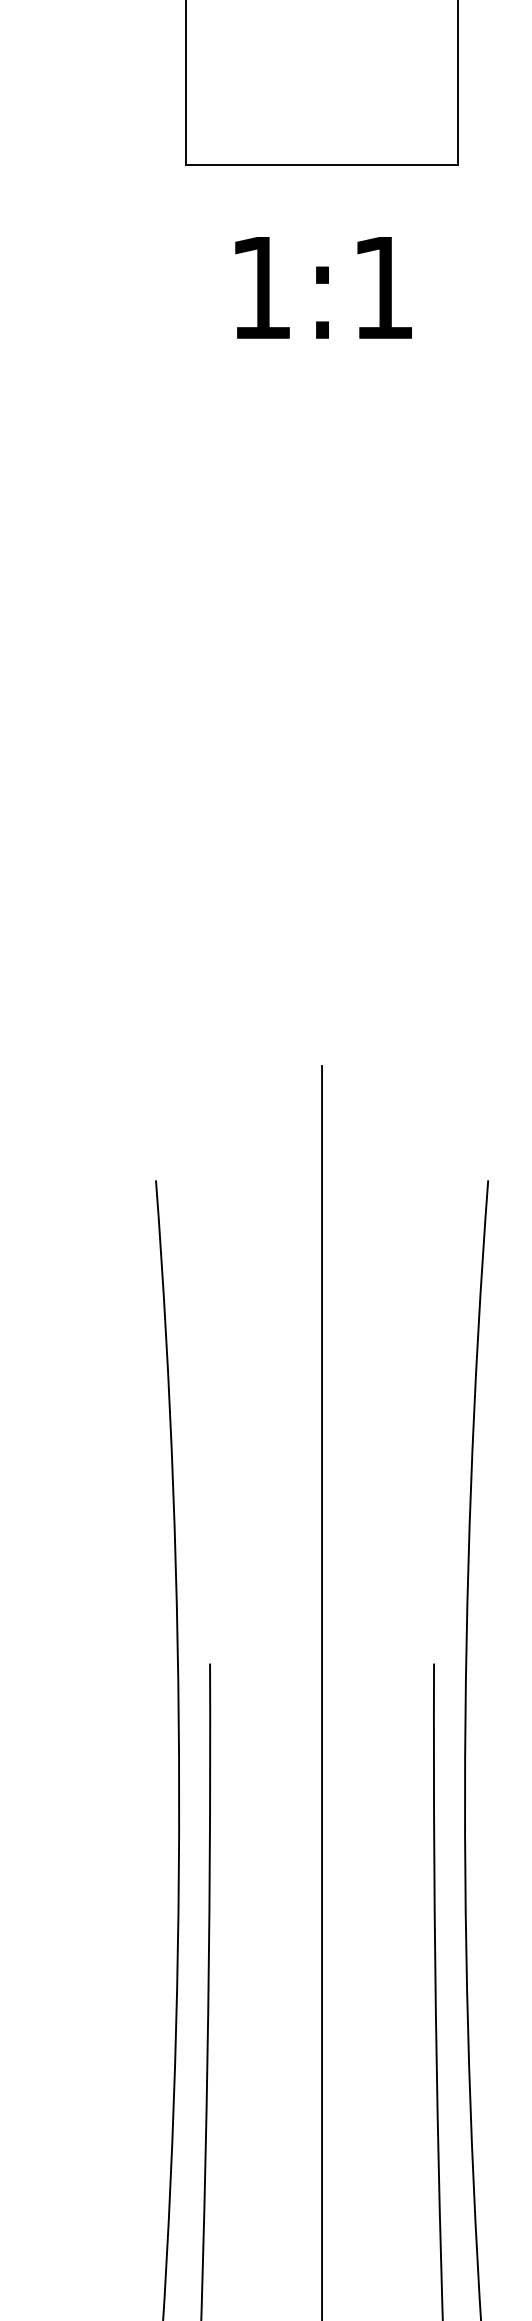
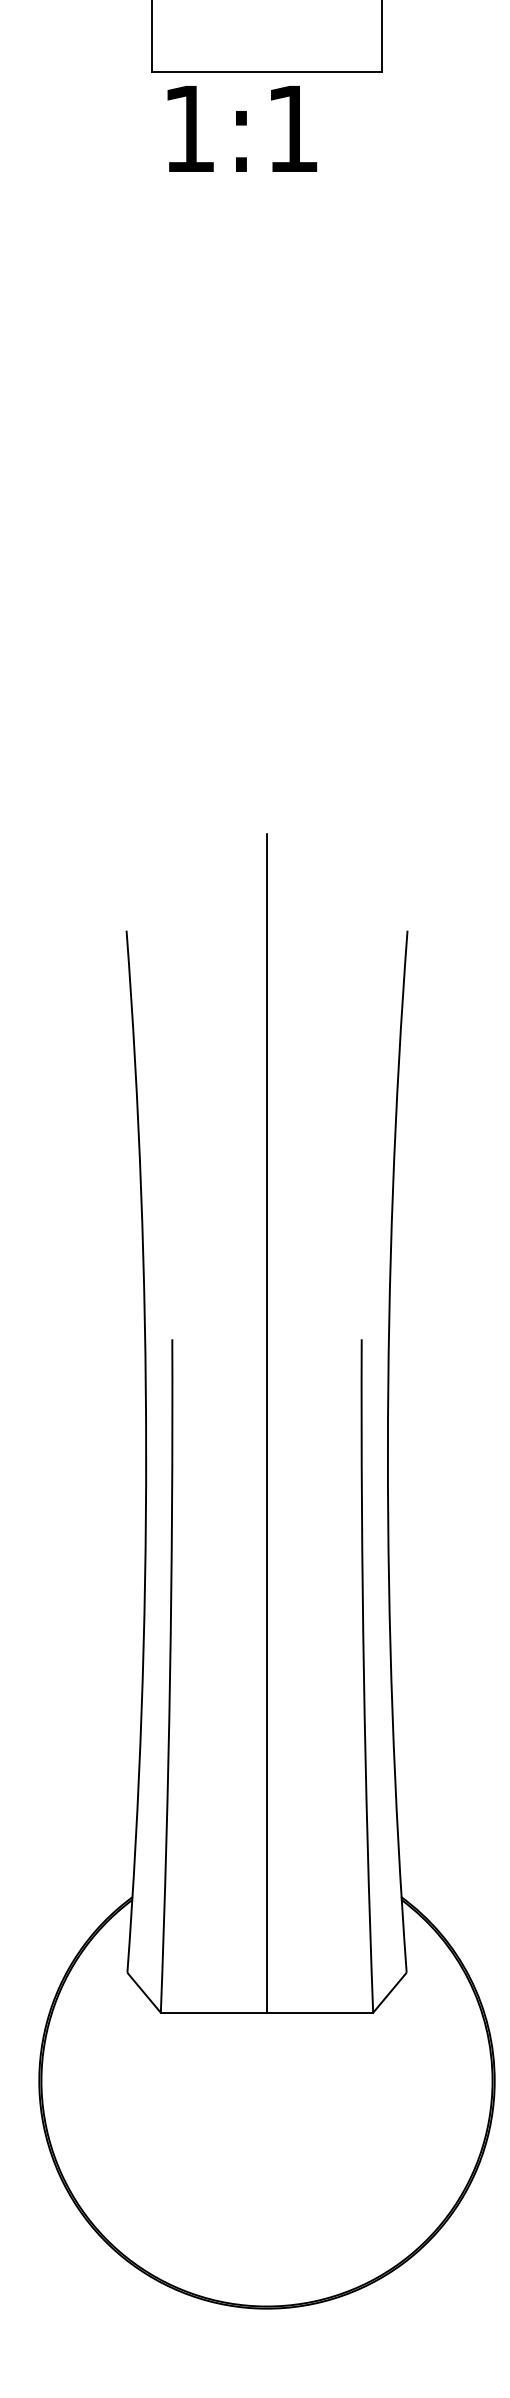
text: (323, 287) -> (242, 128), moved

